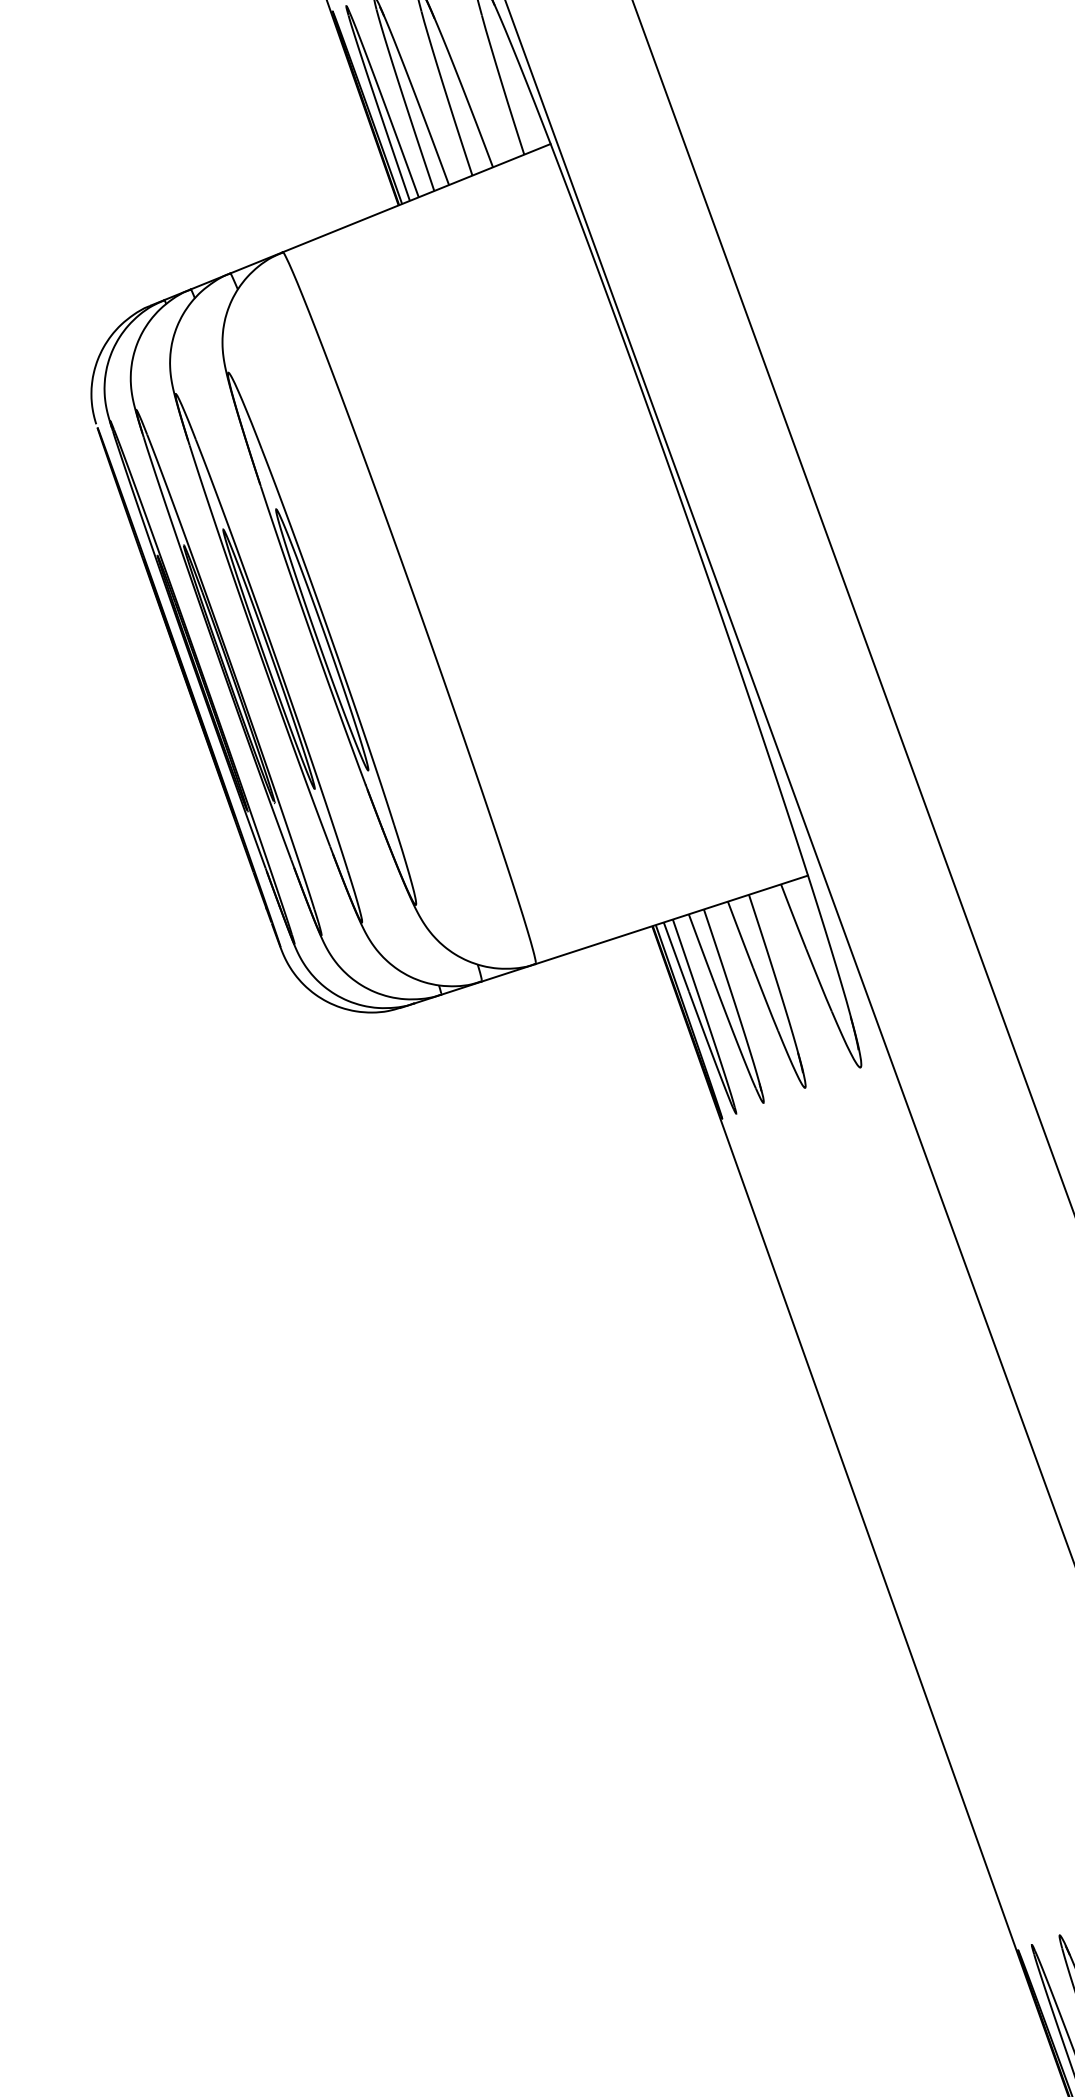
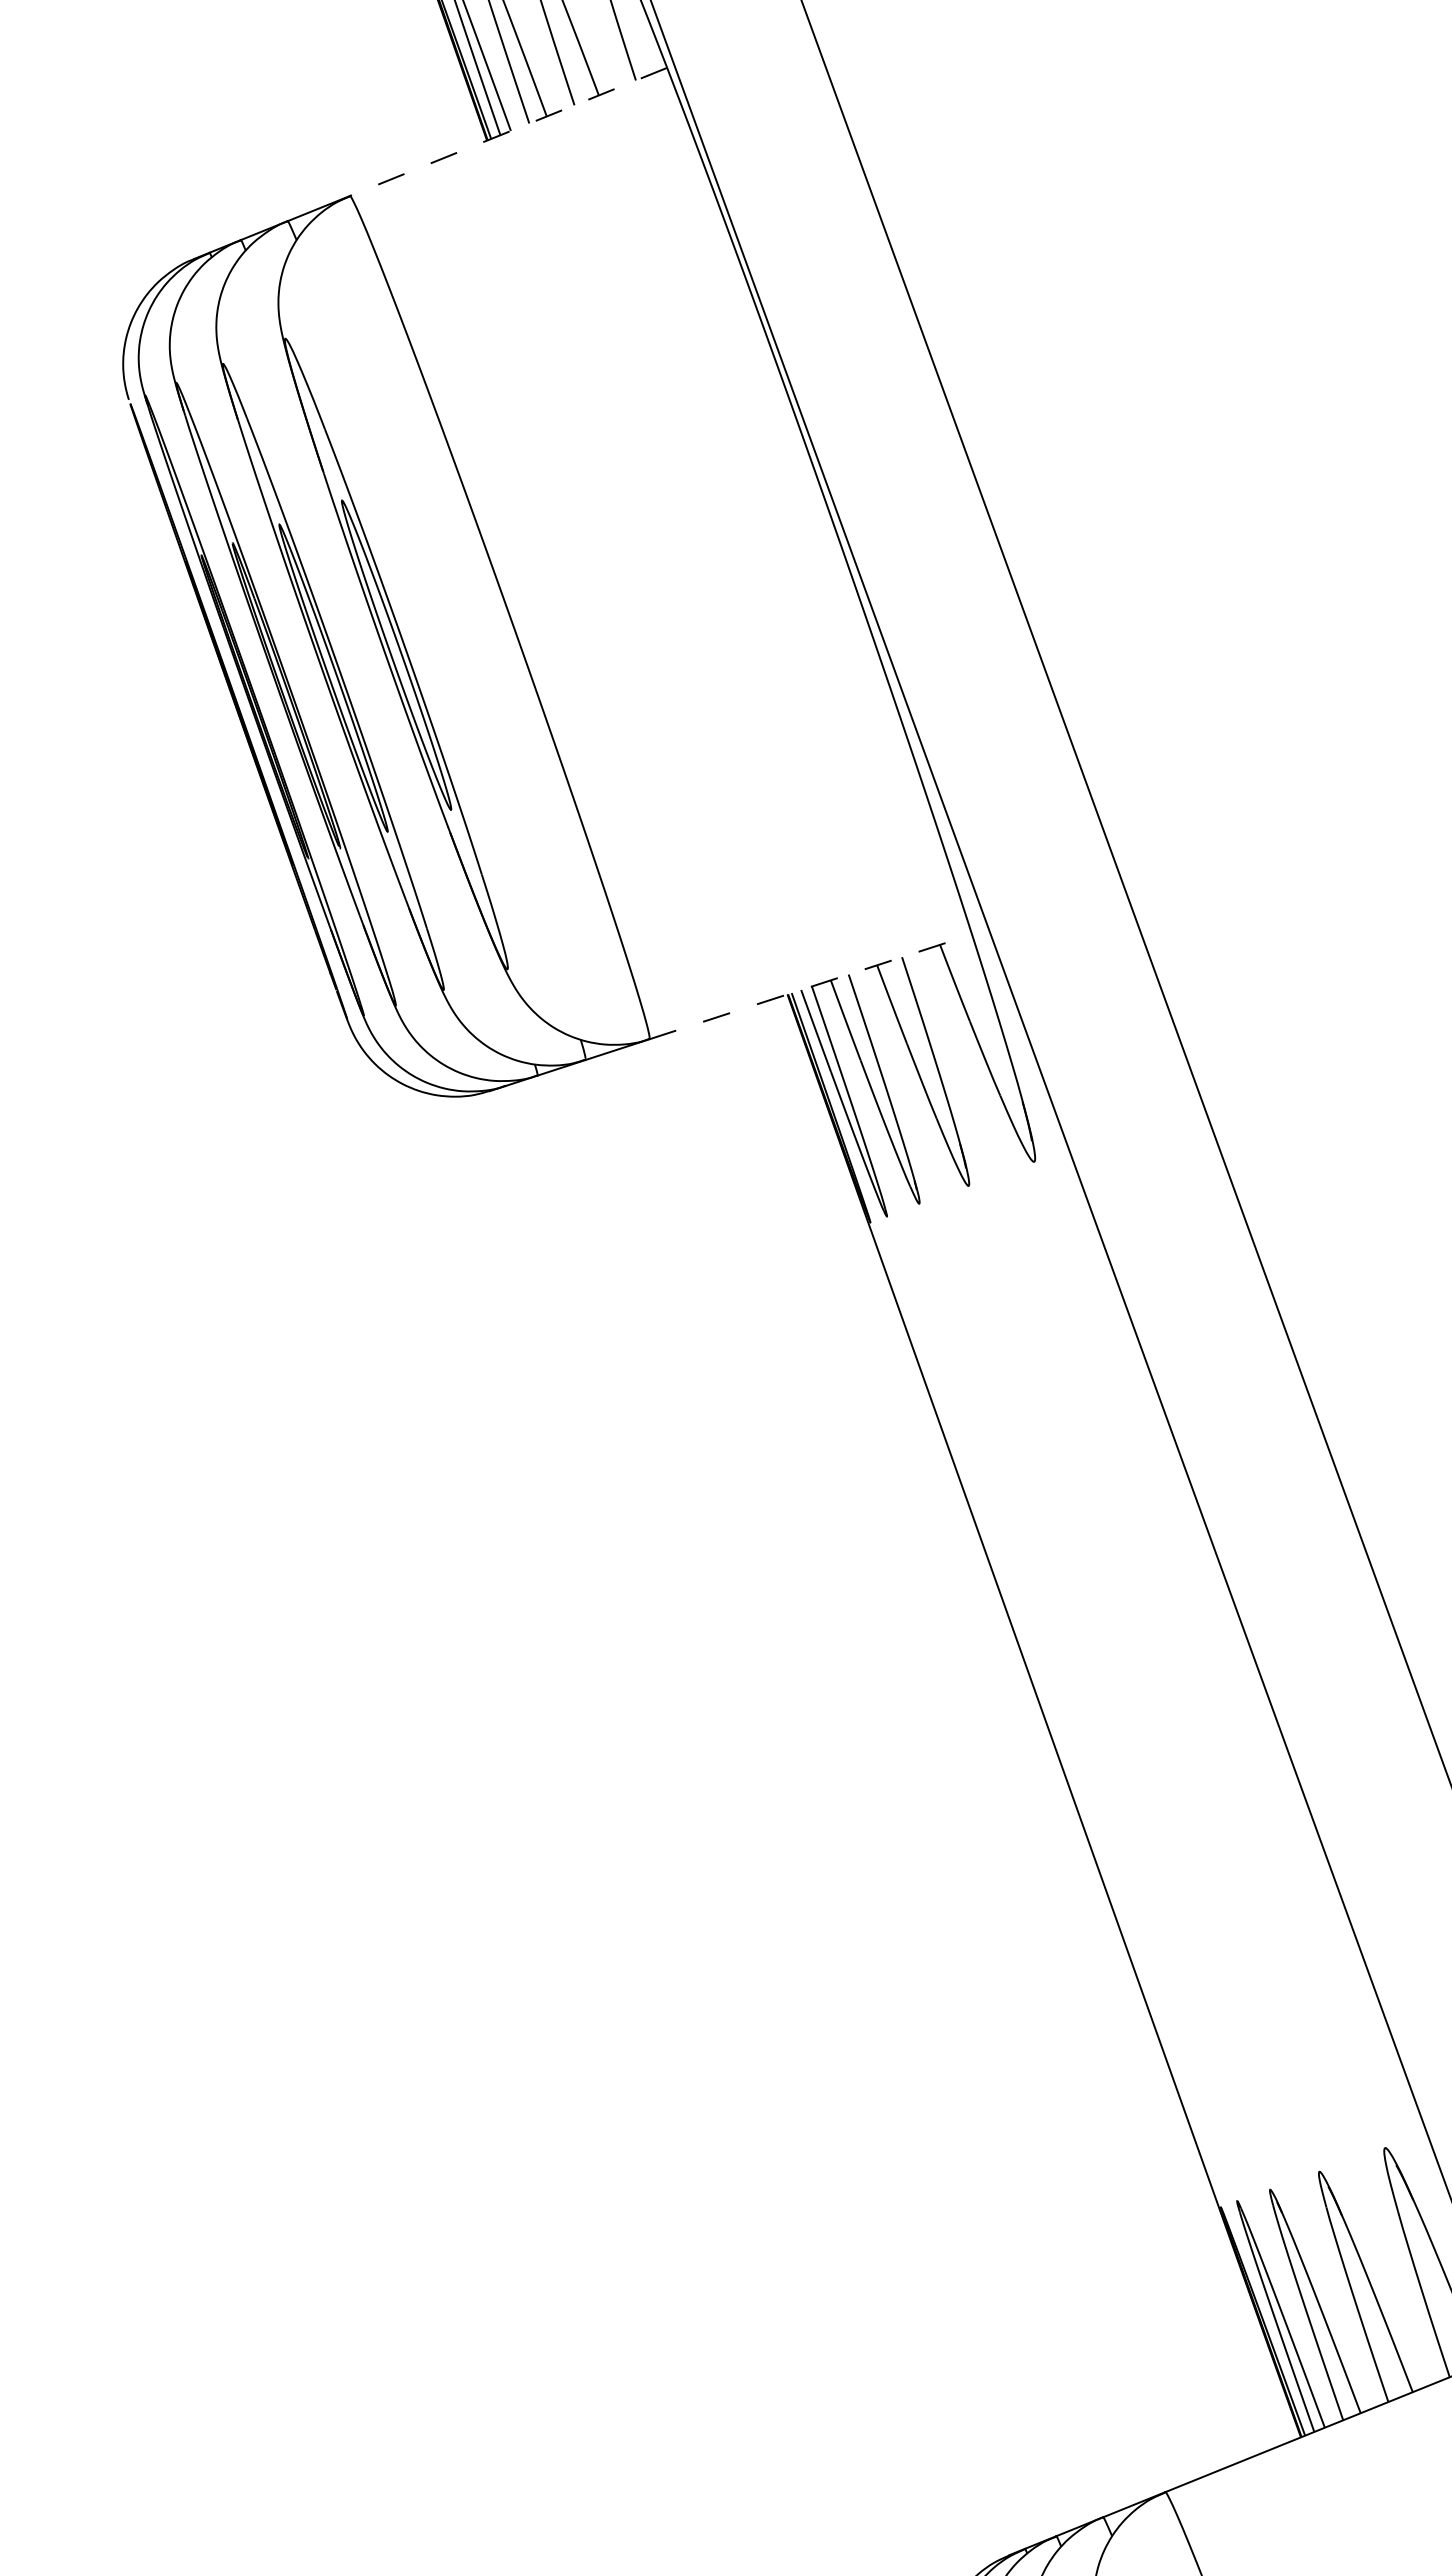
line: (415, 198) -> (507, 132), solid -> dashed
line: (671, 919) -> (810, 986), solid -> dashed

